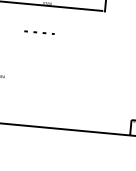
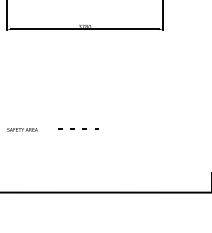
line: (36, 31) -> (74, 128), moved

